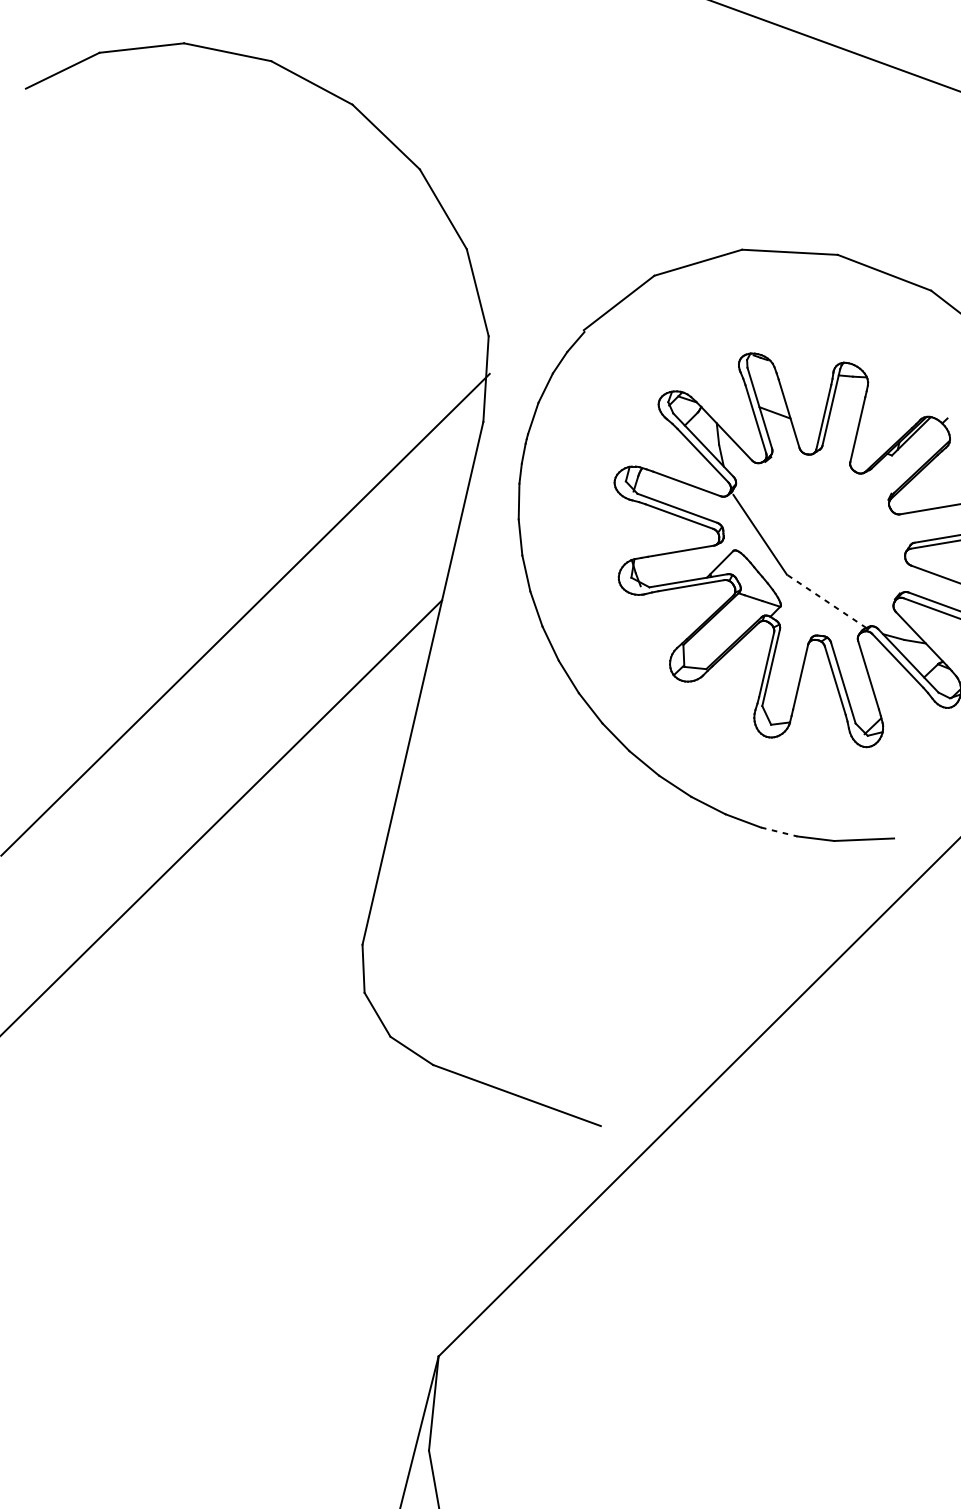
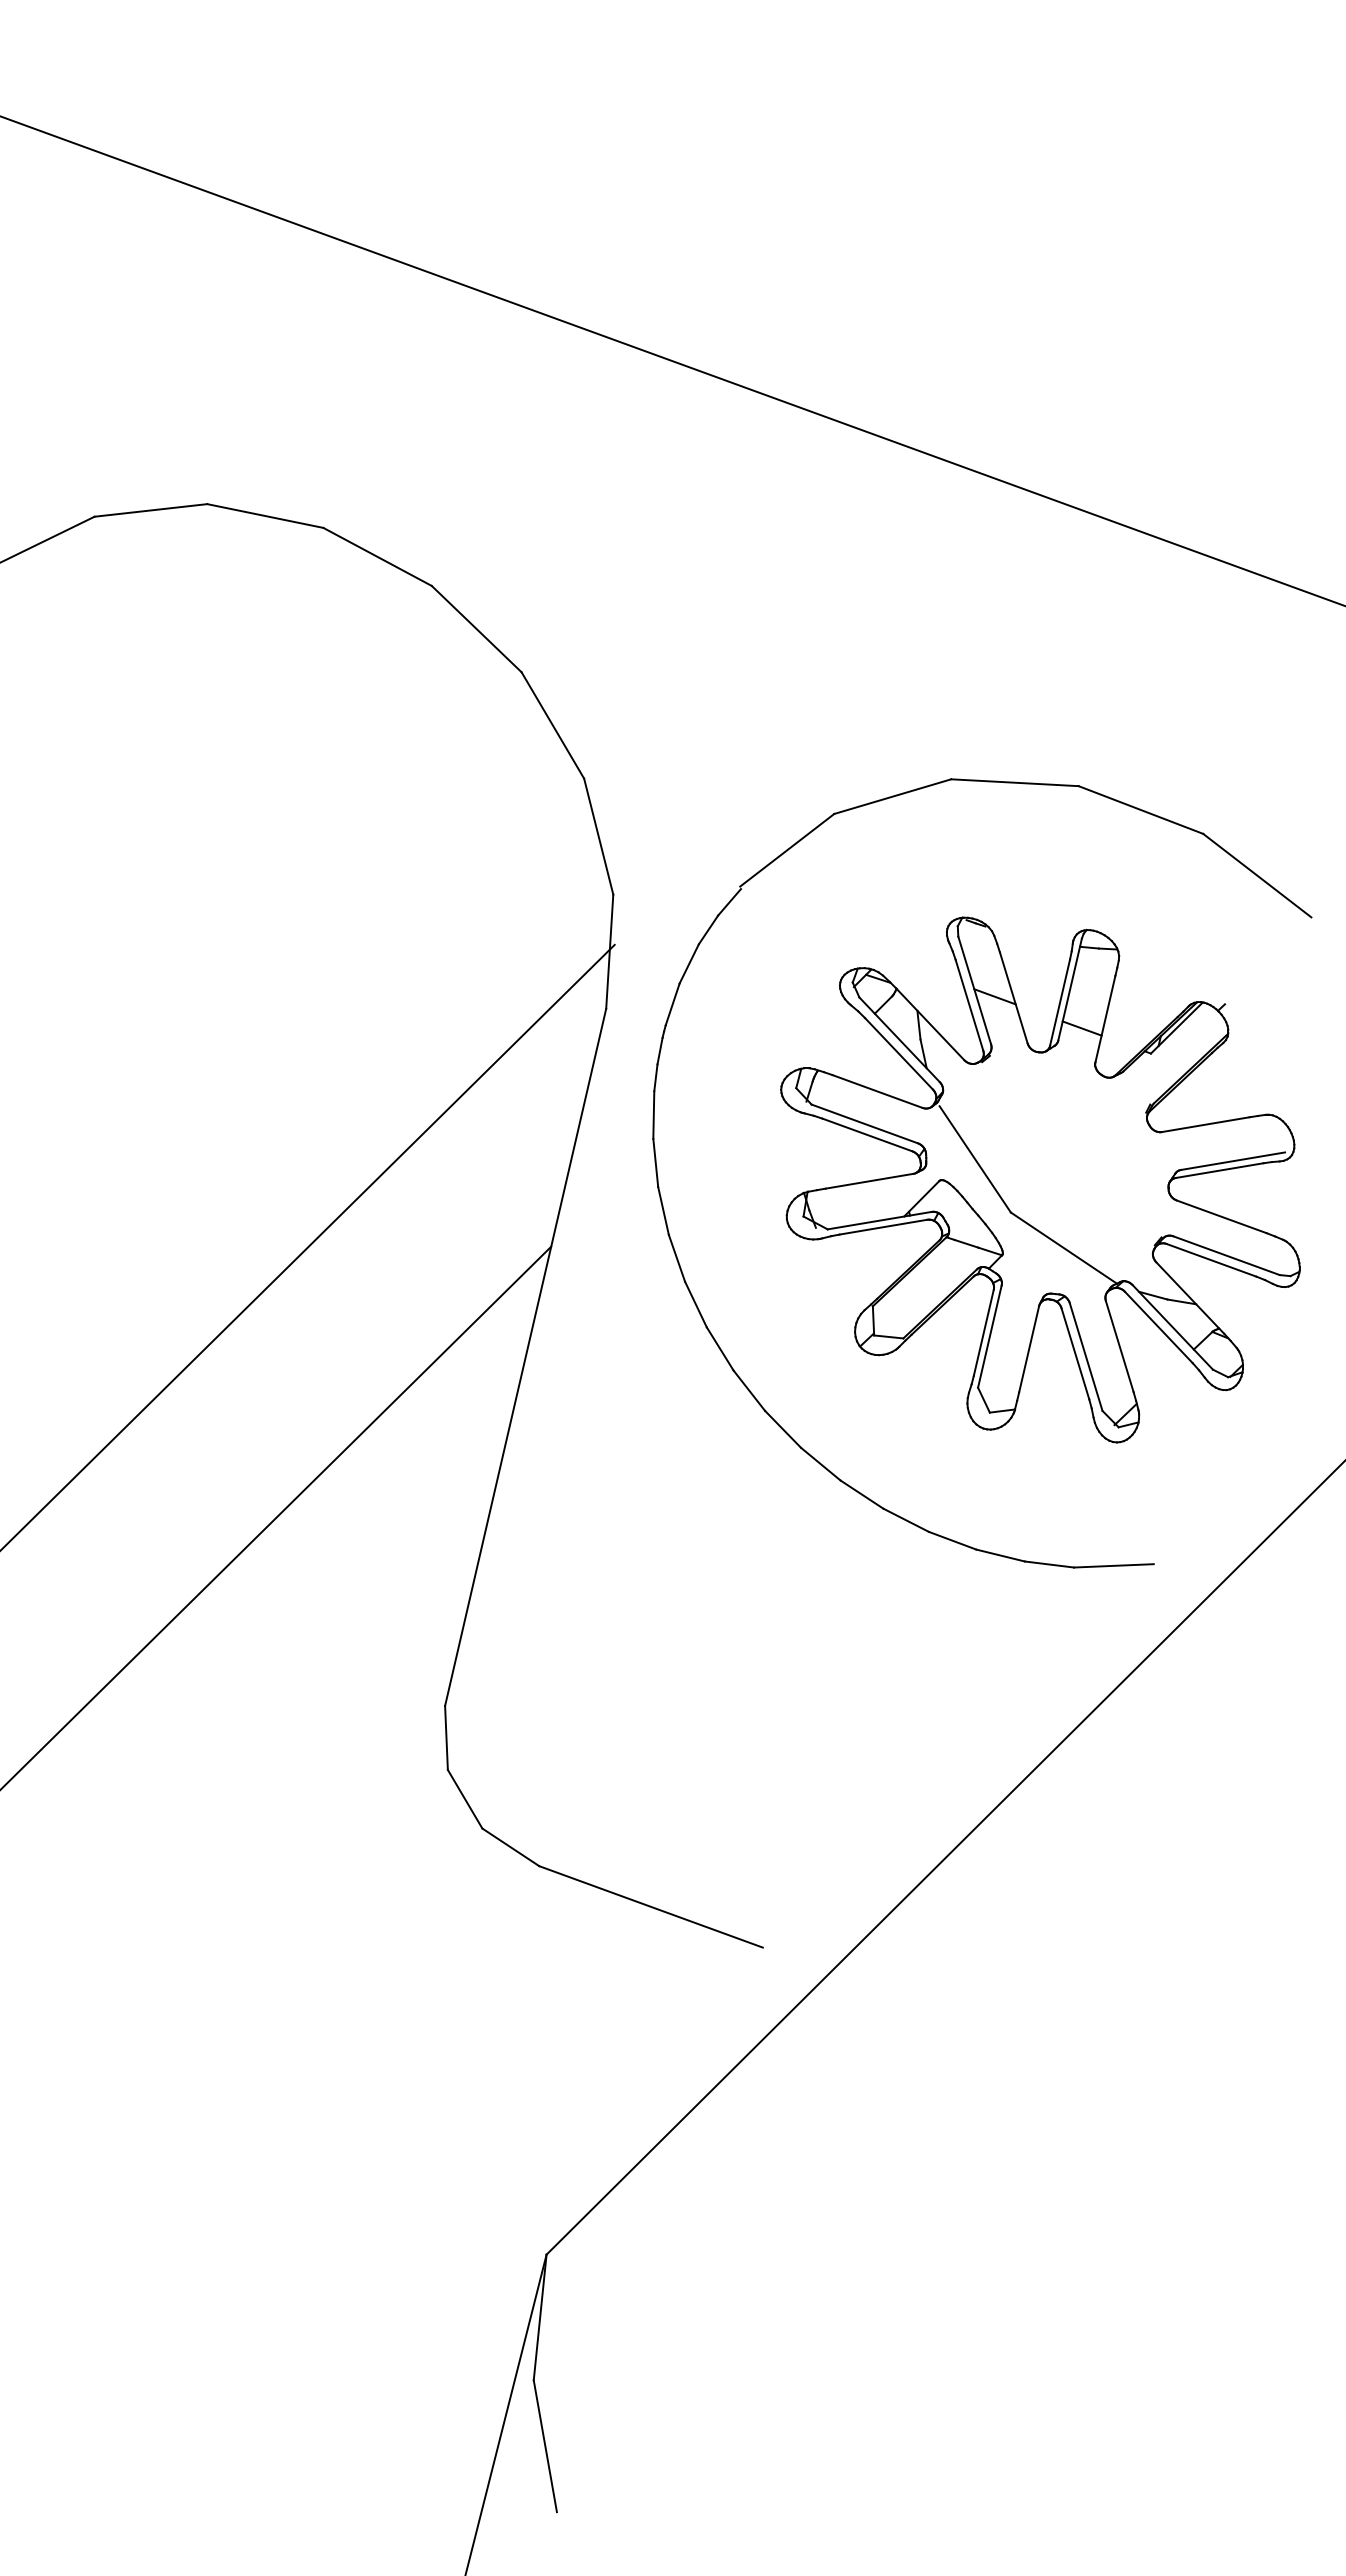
line: (839, 436) -> (1081, 1028), added
line: (826, 601) -> (1063, 1248), dashed -> solid
line: (779, 831) -> (1001, 1555), dashed -> solid

